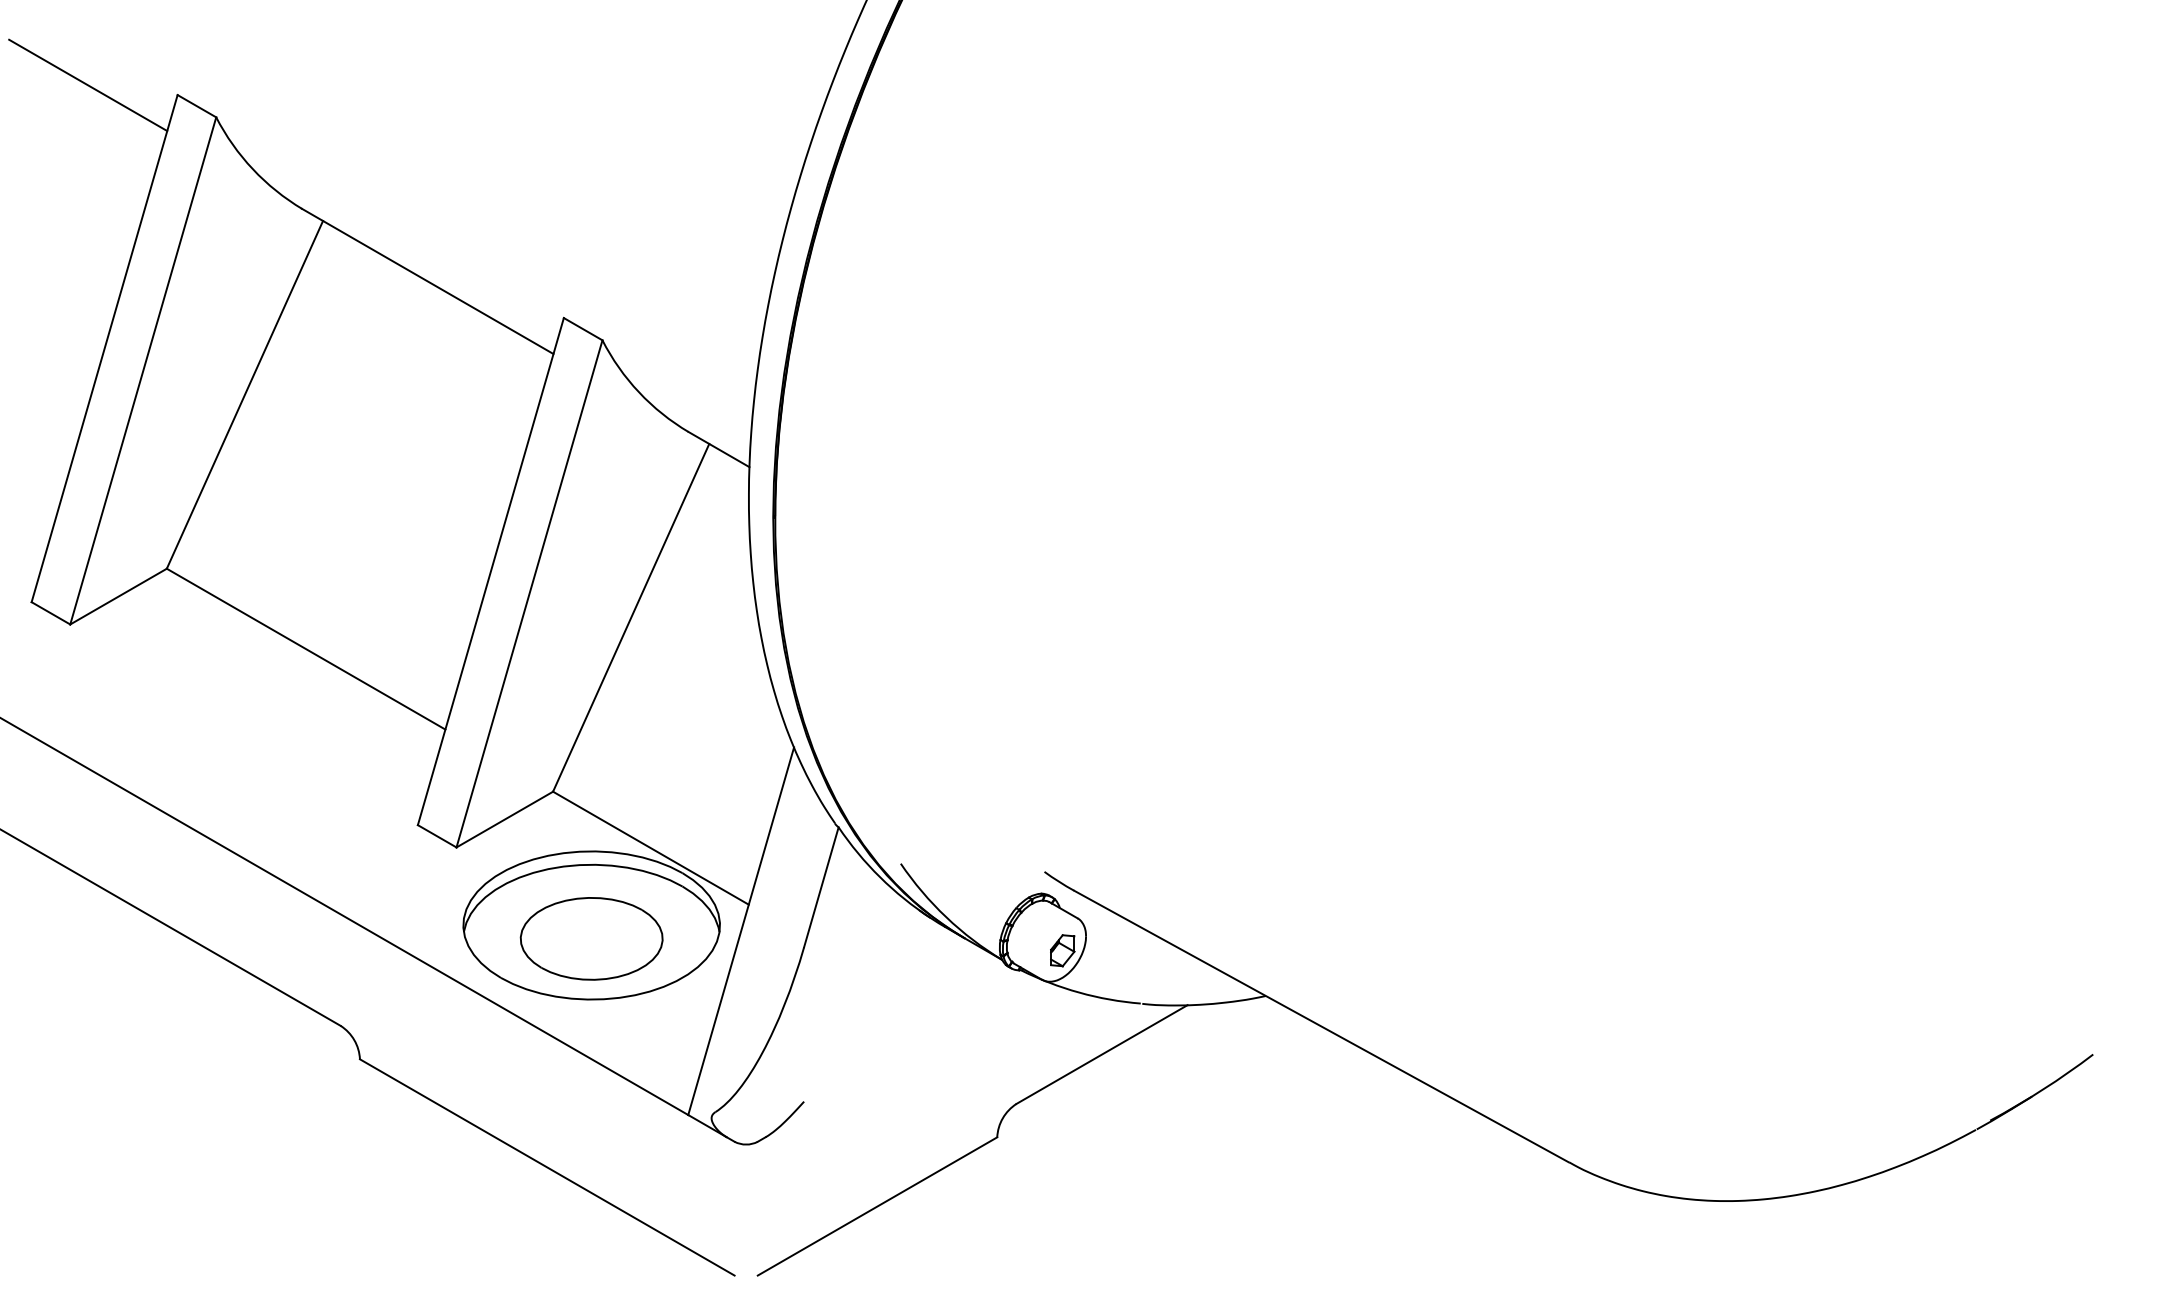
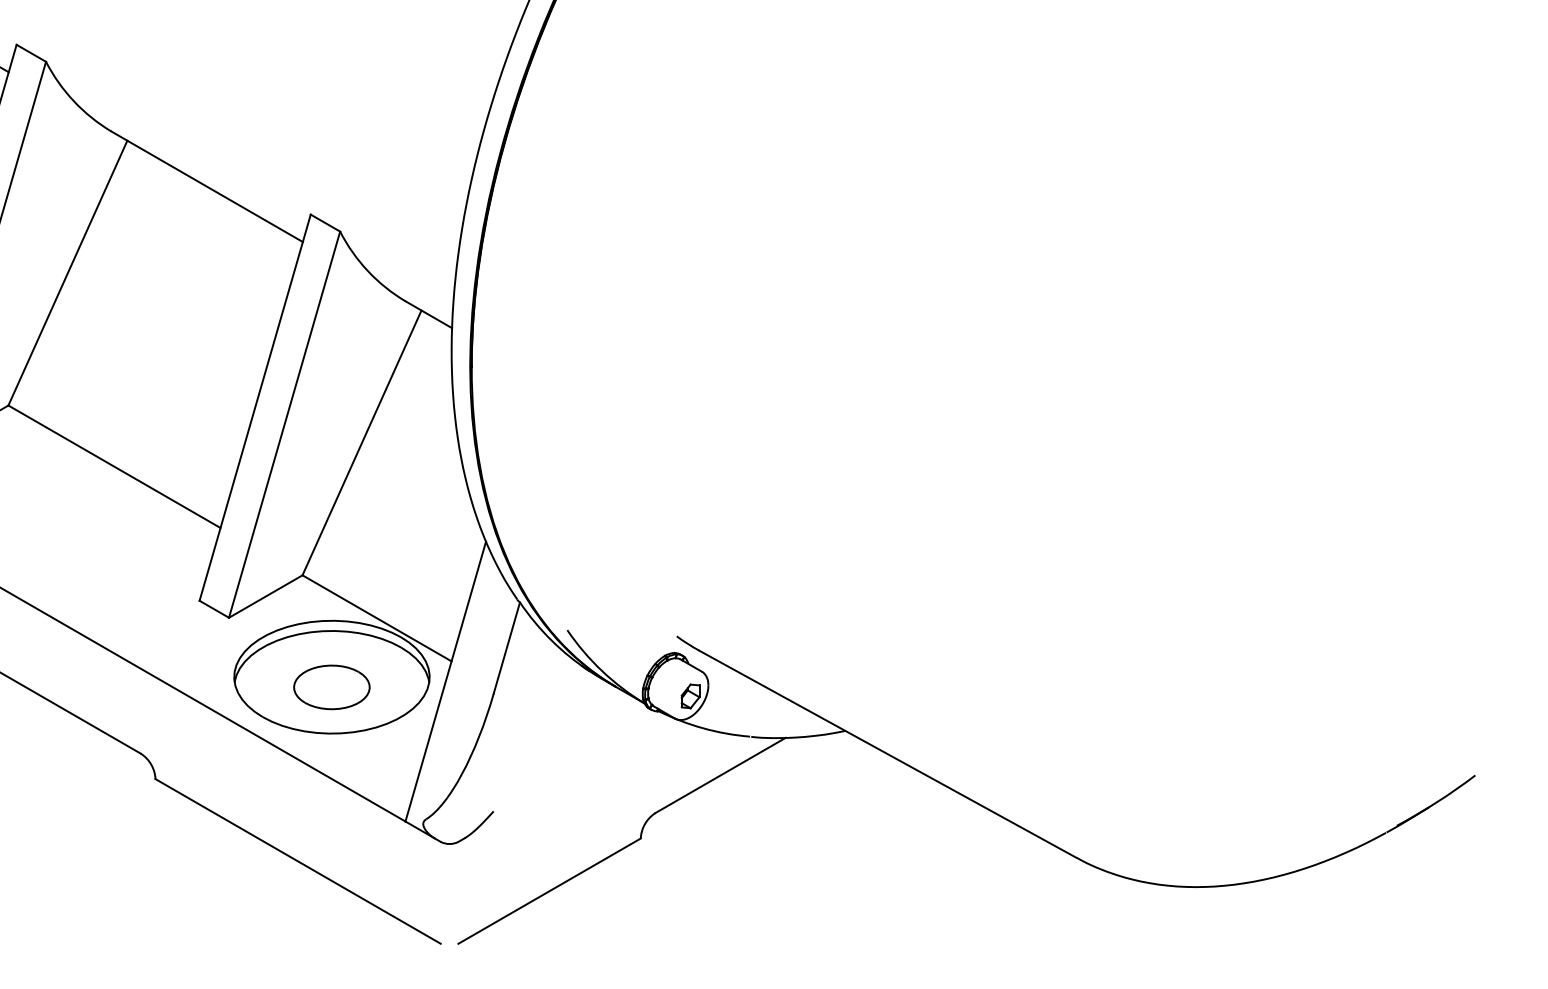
part: (591, 938) -> (331, 687), size x0.7

